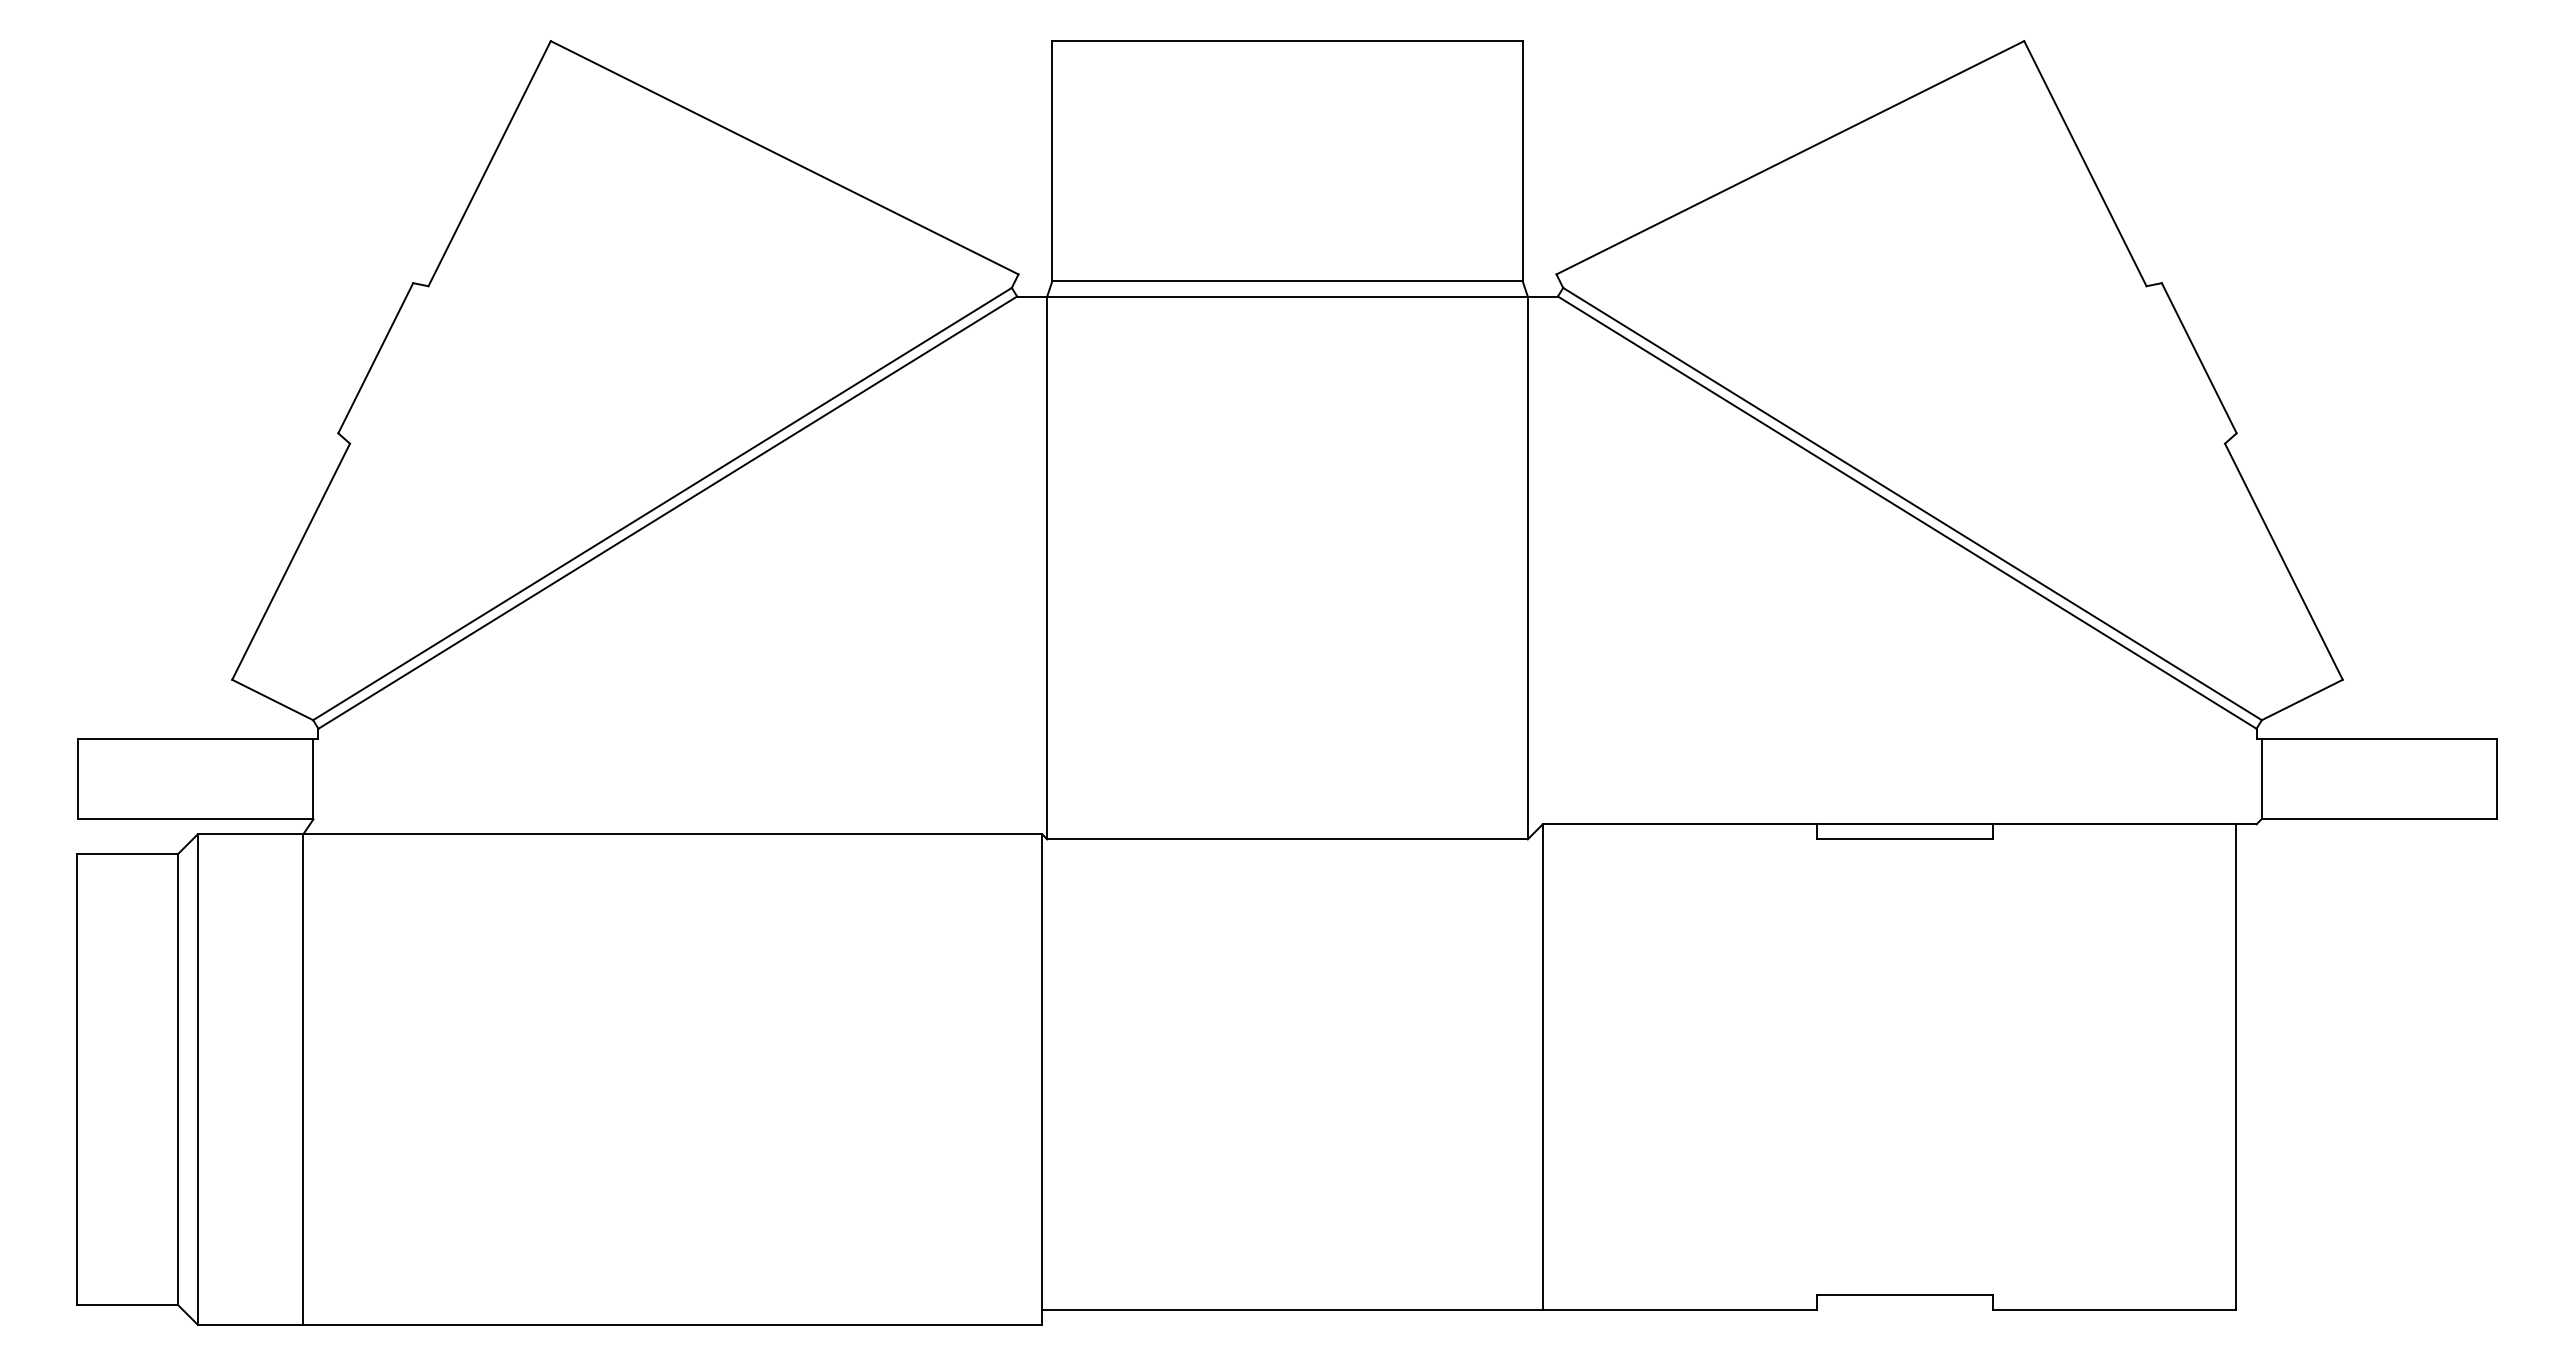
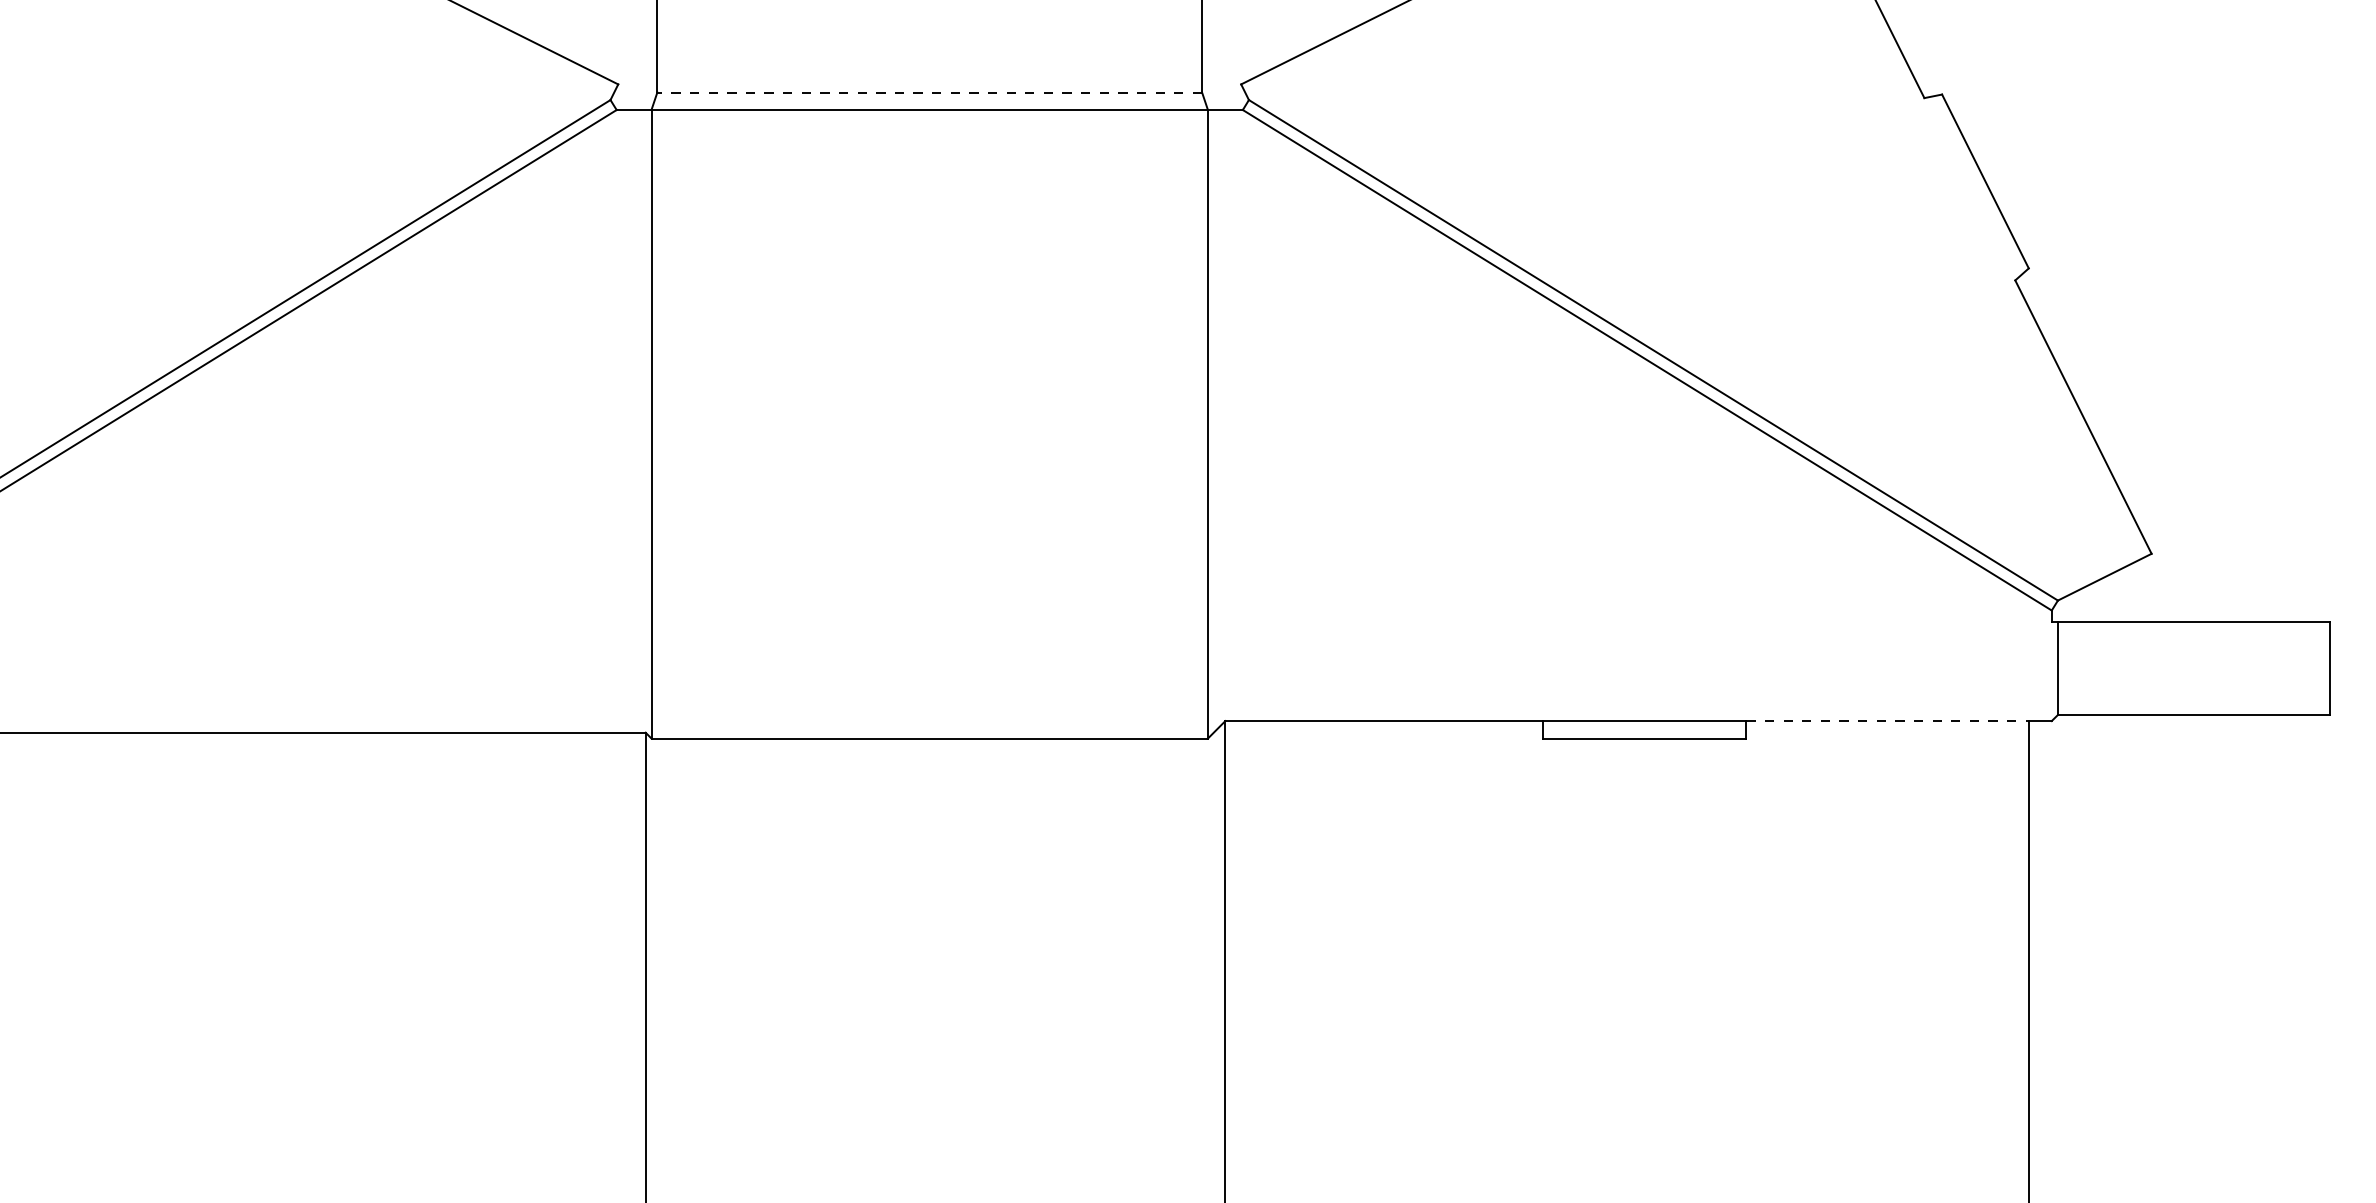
line: (1287, 281) -> (929, 92), solid -> dashed
line: (2114, 824) -> (1887, 721), solid -> dashed

